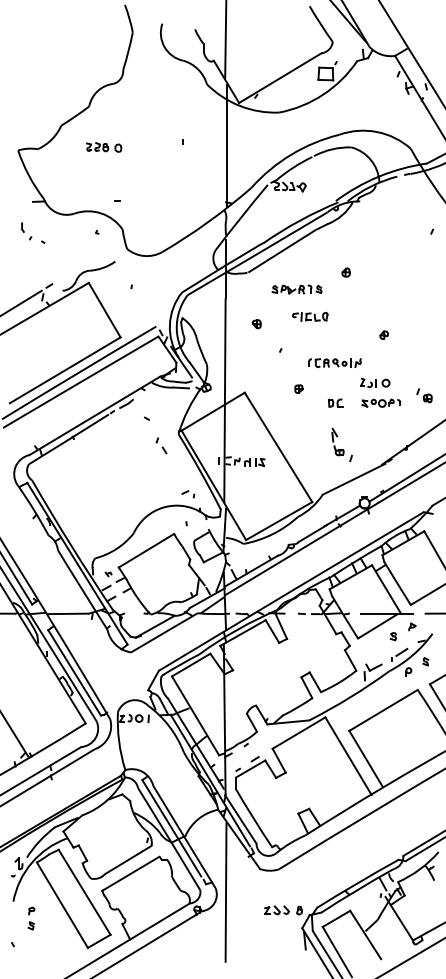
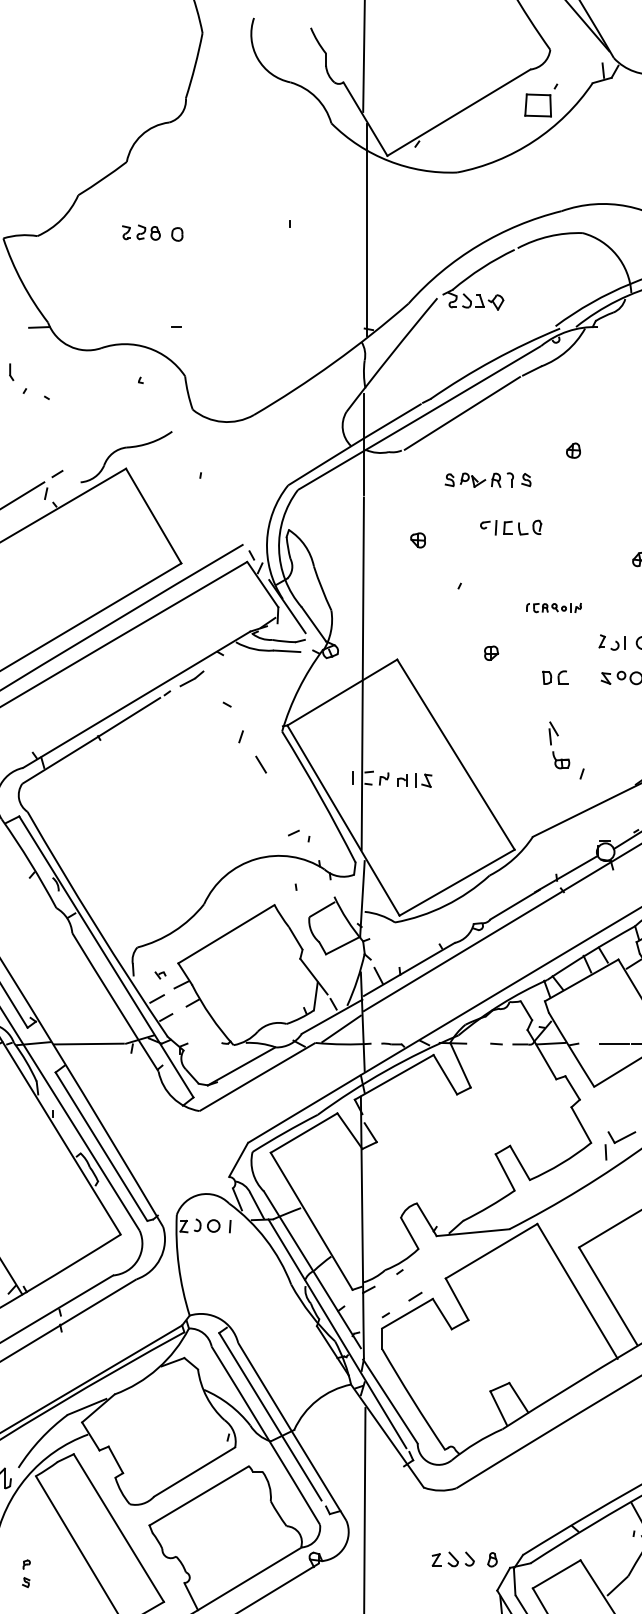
part: (334, 362) -> (553, 607), size x0.6
part: (161, 445) -> (252, 751), size x1.6
part: (31, 918) -> (26, 1573), size x0.7

